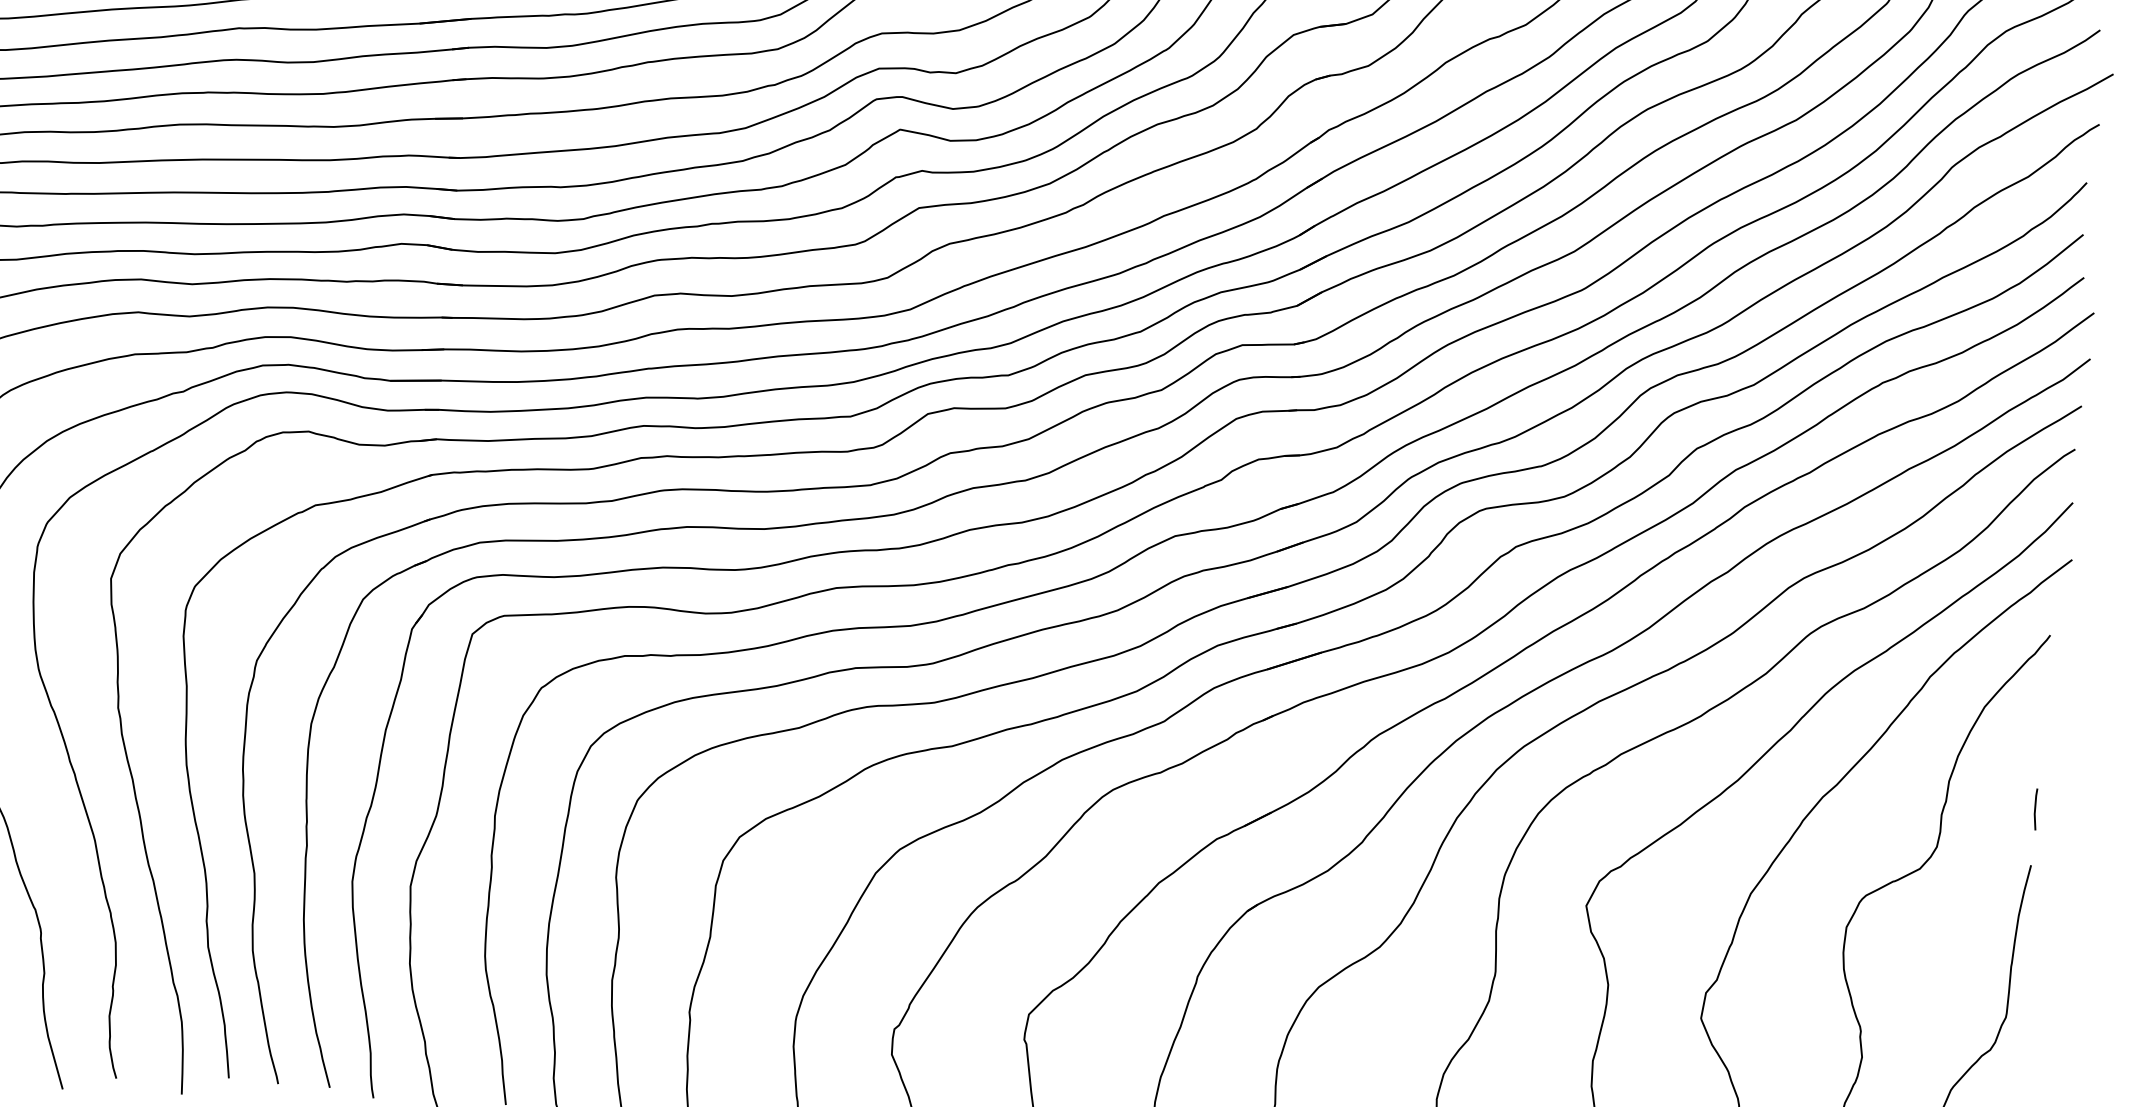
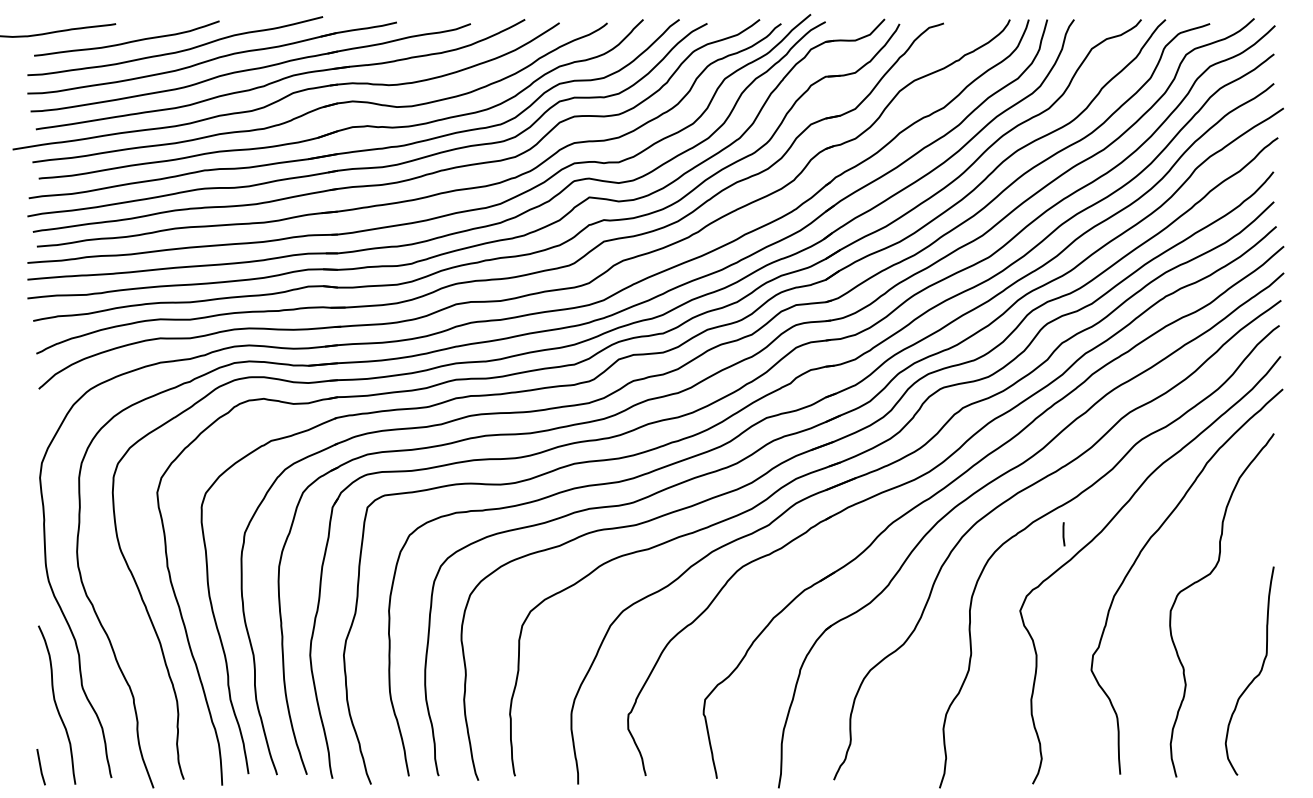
line: (2035, 809) -> (1063, 534), moved

